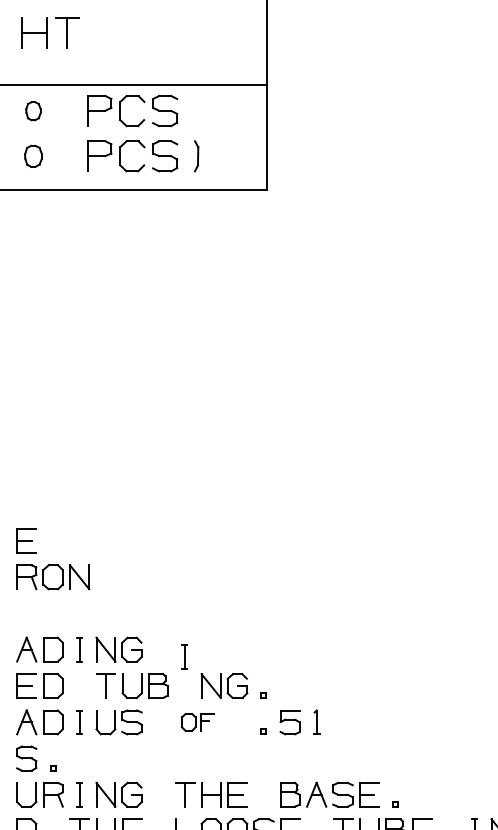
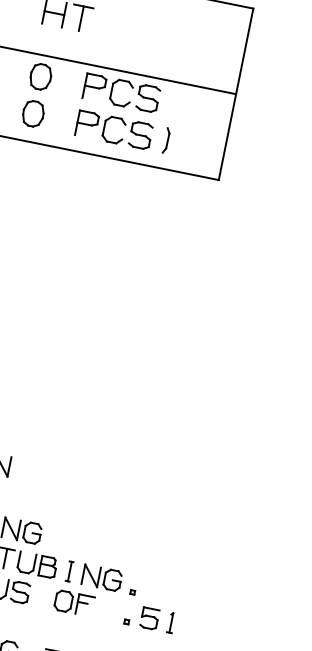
part: (33, 111) -> (40, 77), size x1.67
part: (33, 156) -> (33, 114), size x1.43
part: (184, 656) -> (69, 571), moved
part: (197, 722) -> (74, 603), size x1.43

